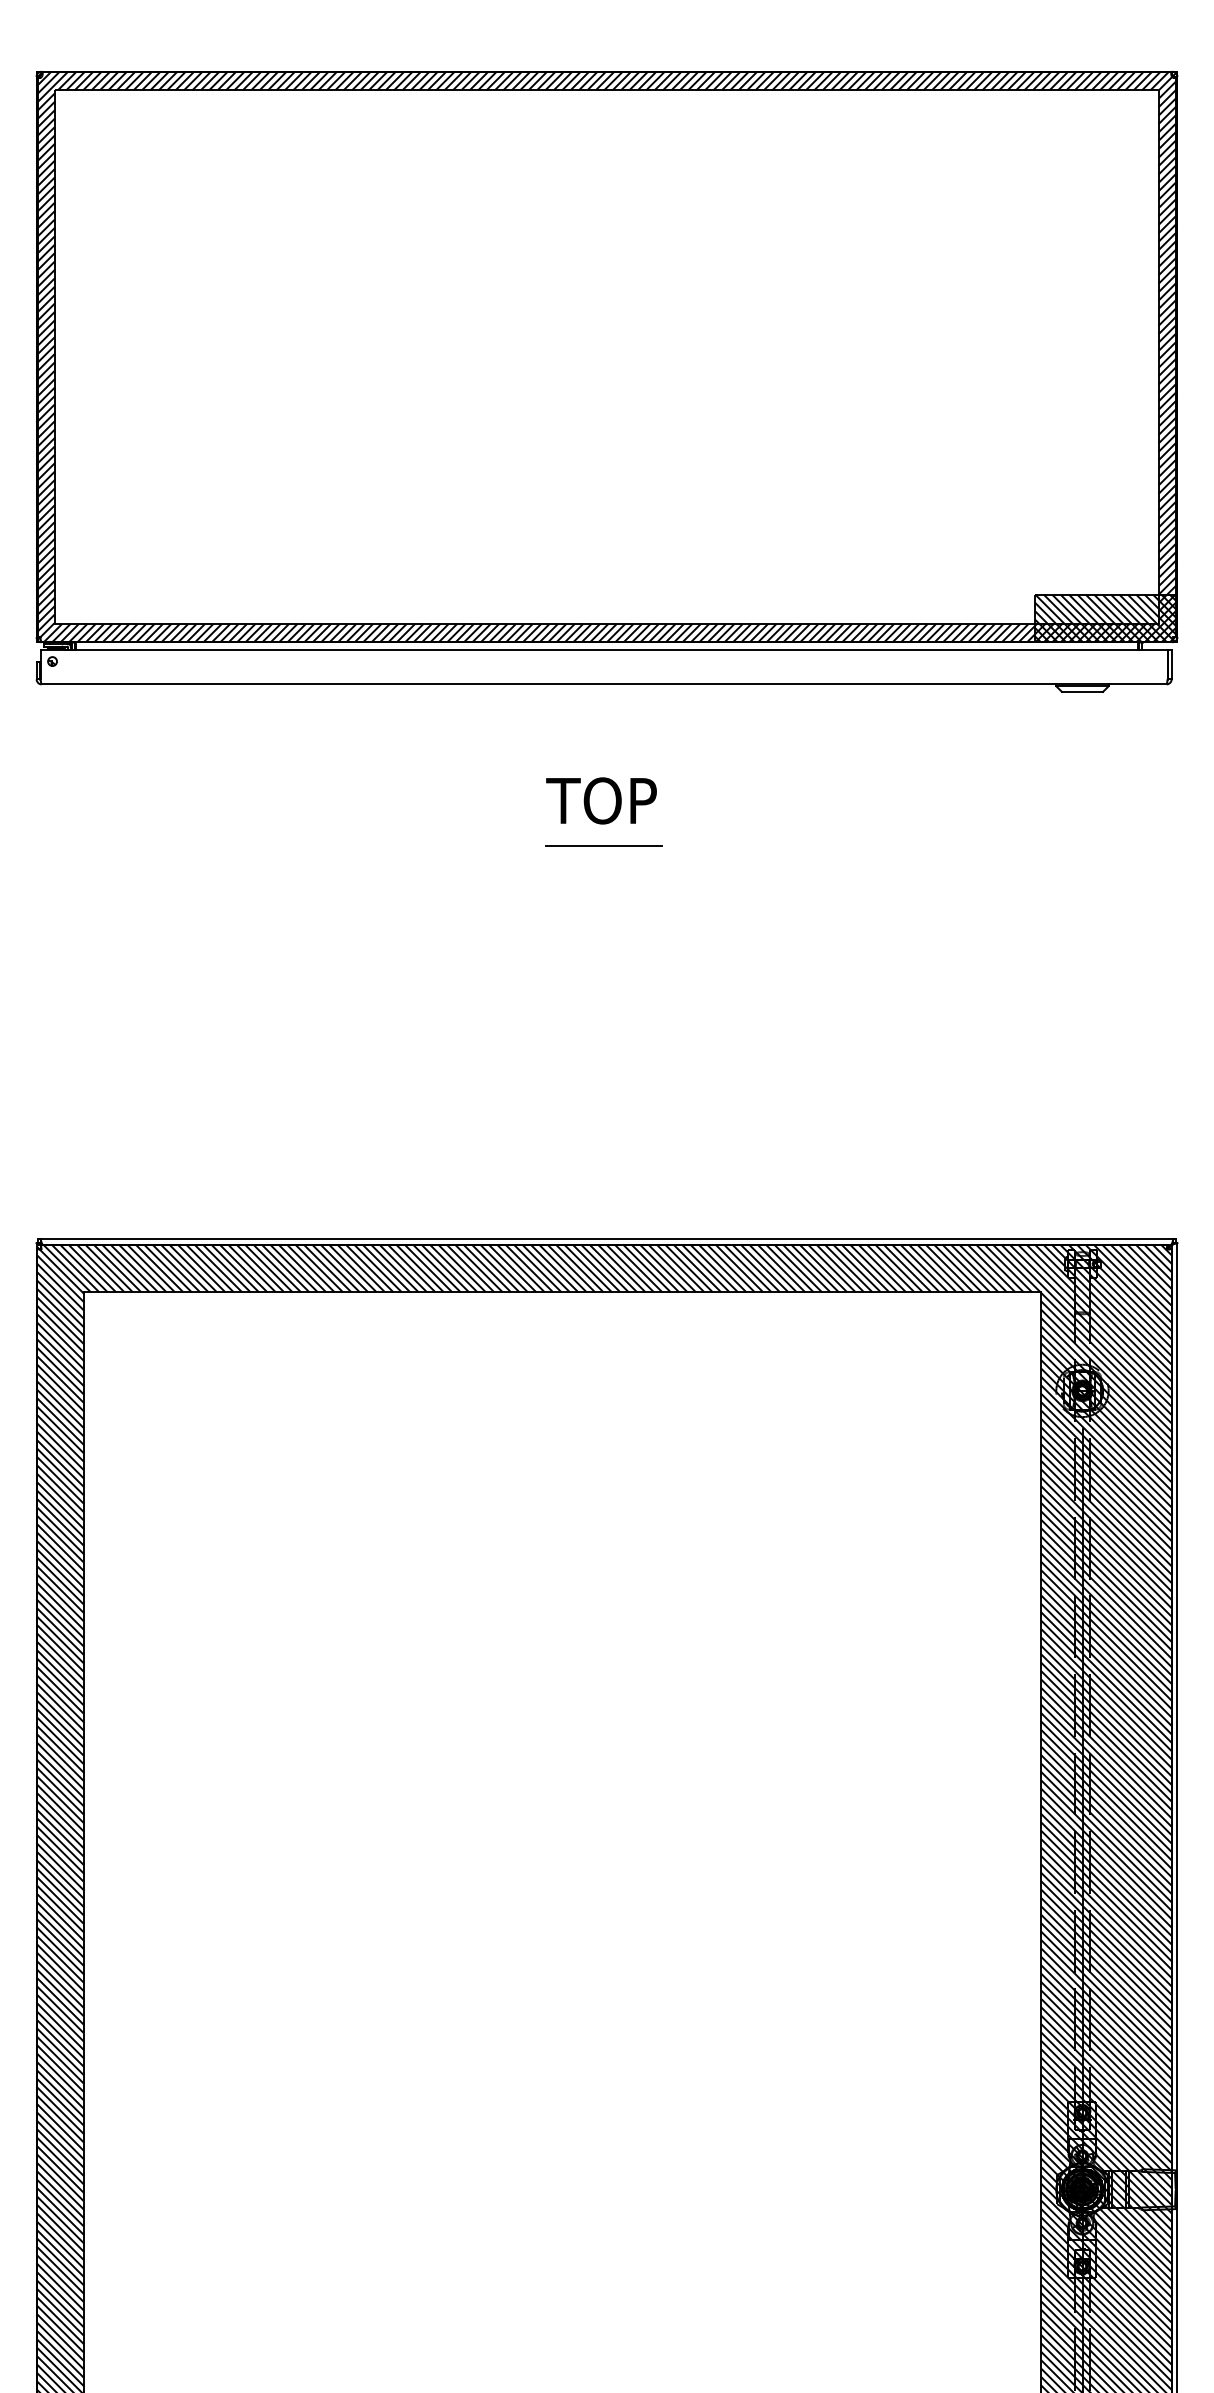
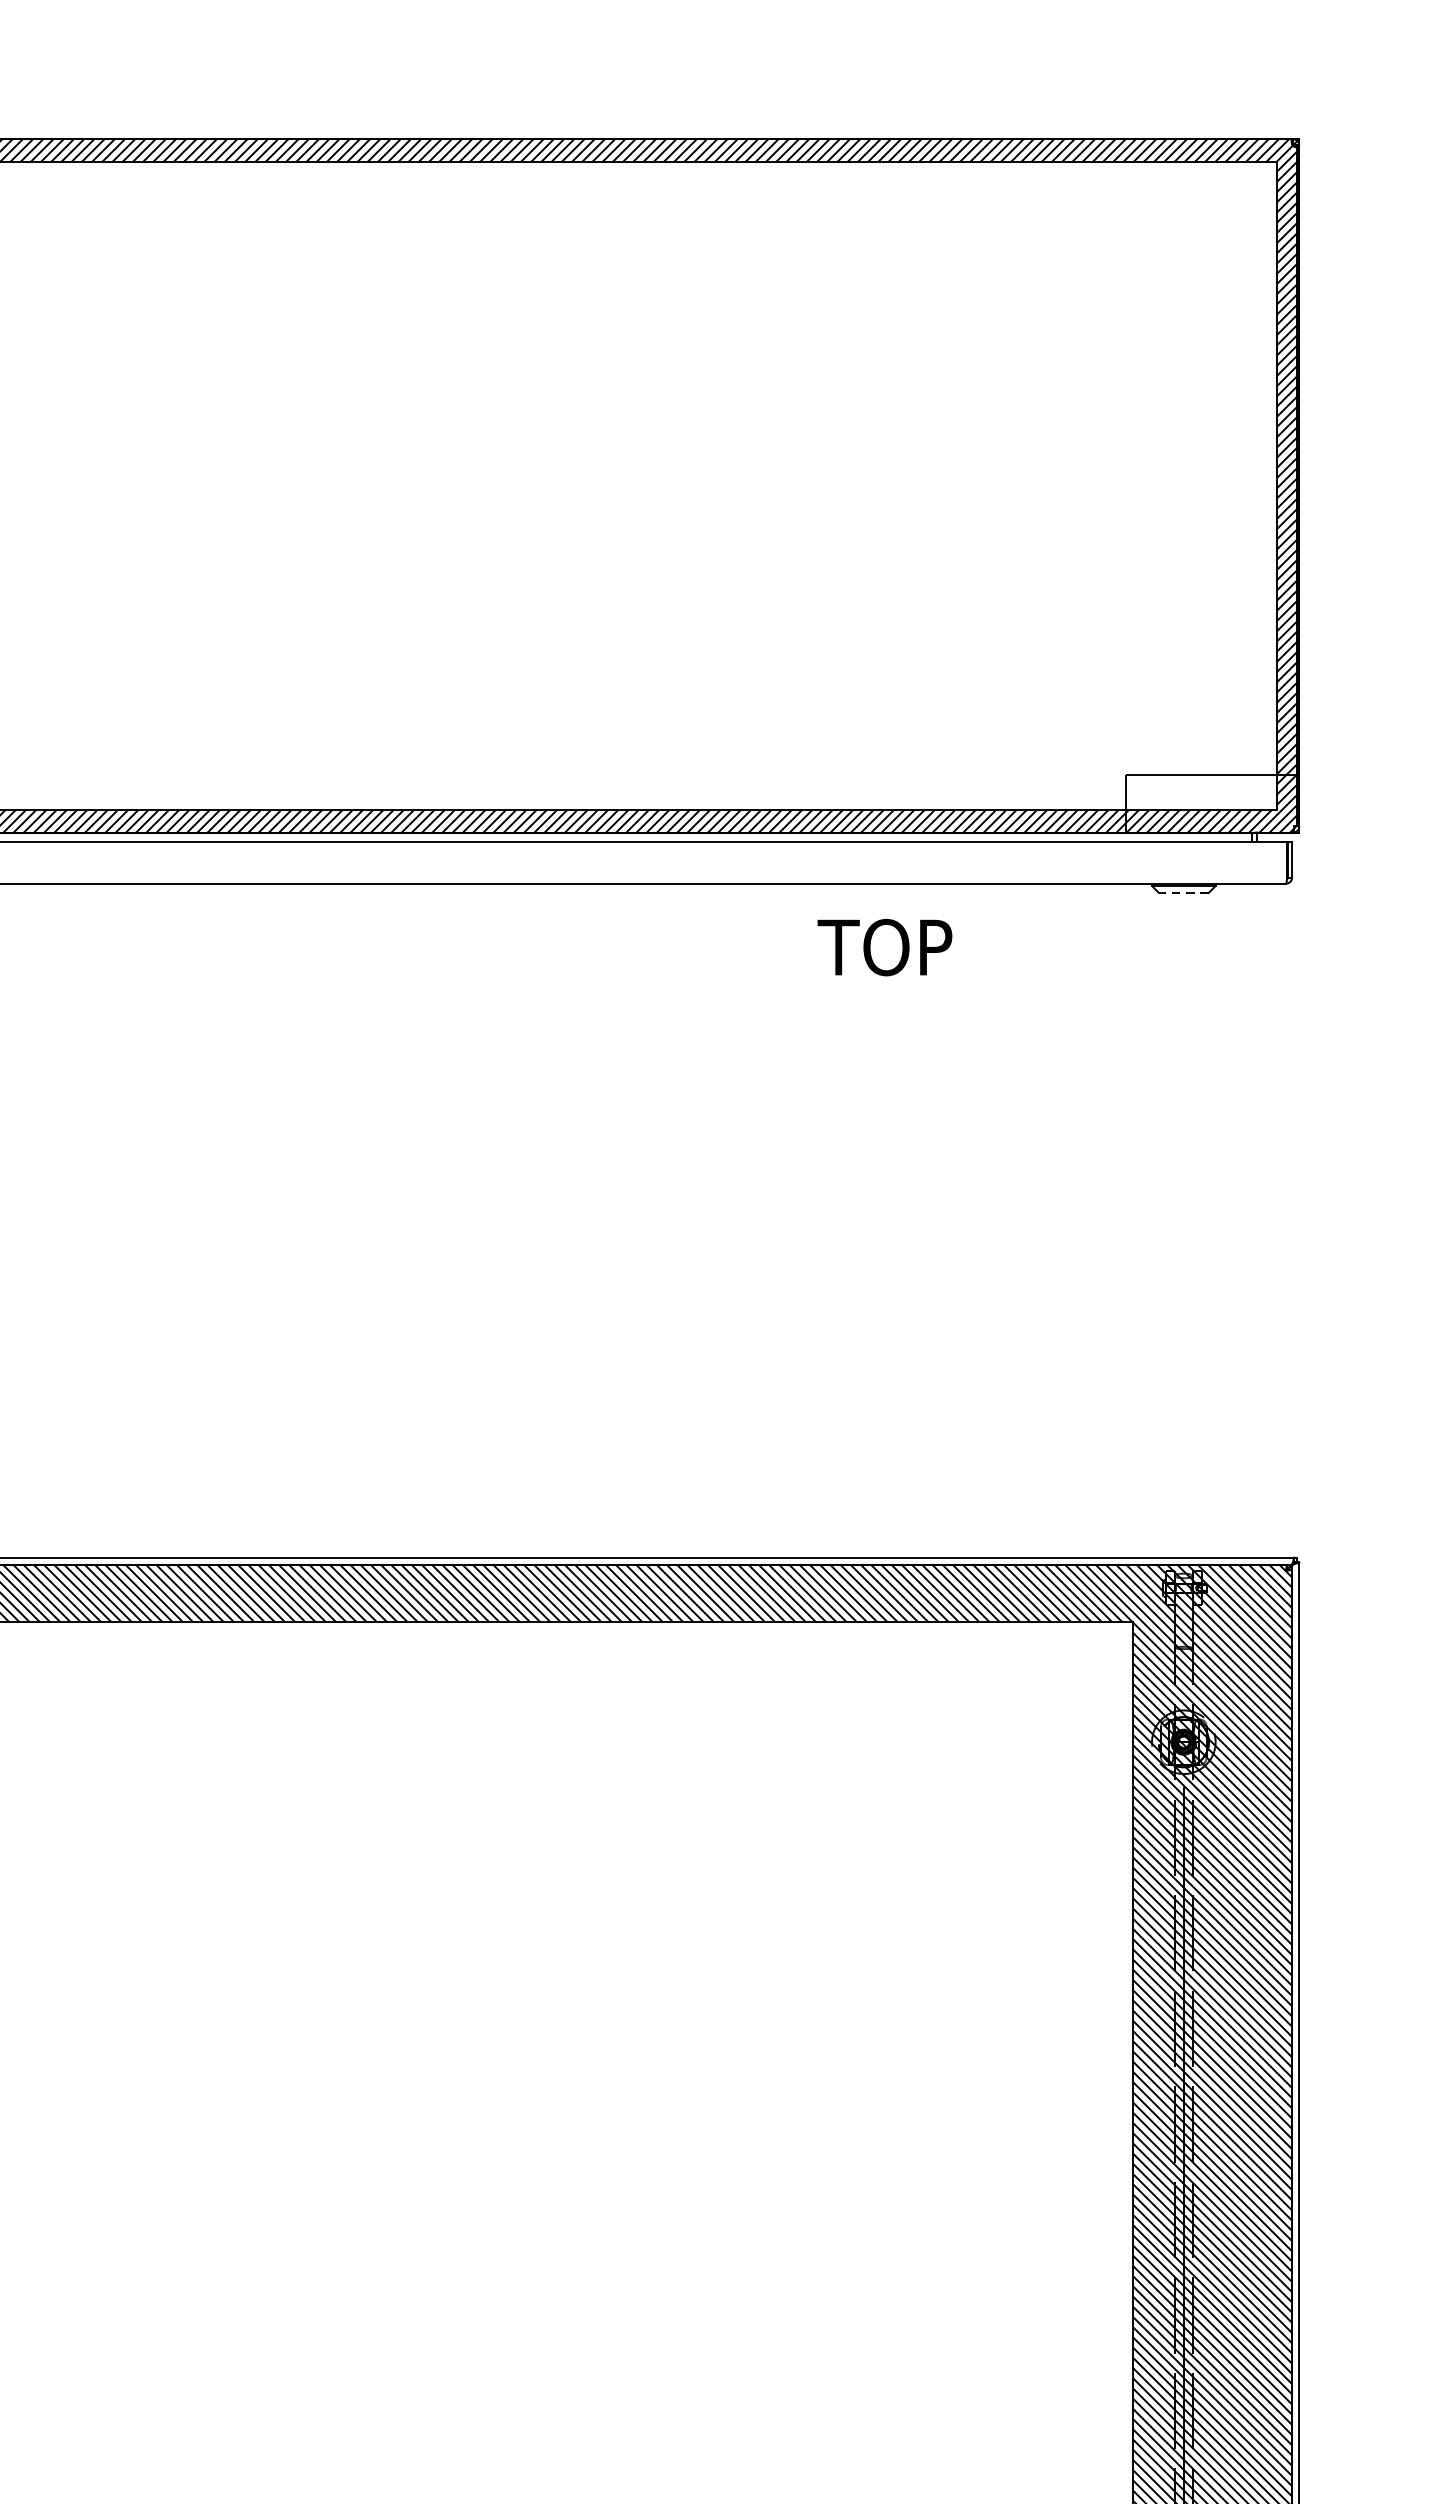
hatch: (1105, 618) -> (1211, 803), removed
line: (1082, 691) -> (1183, 892), solid -> dashed
text: (601, 800) -> (884, 947), moved
line: (603, 846) -> (601, 1080), removed

